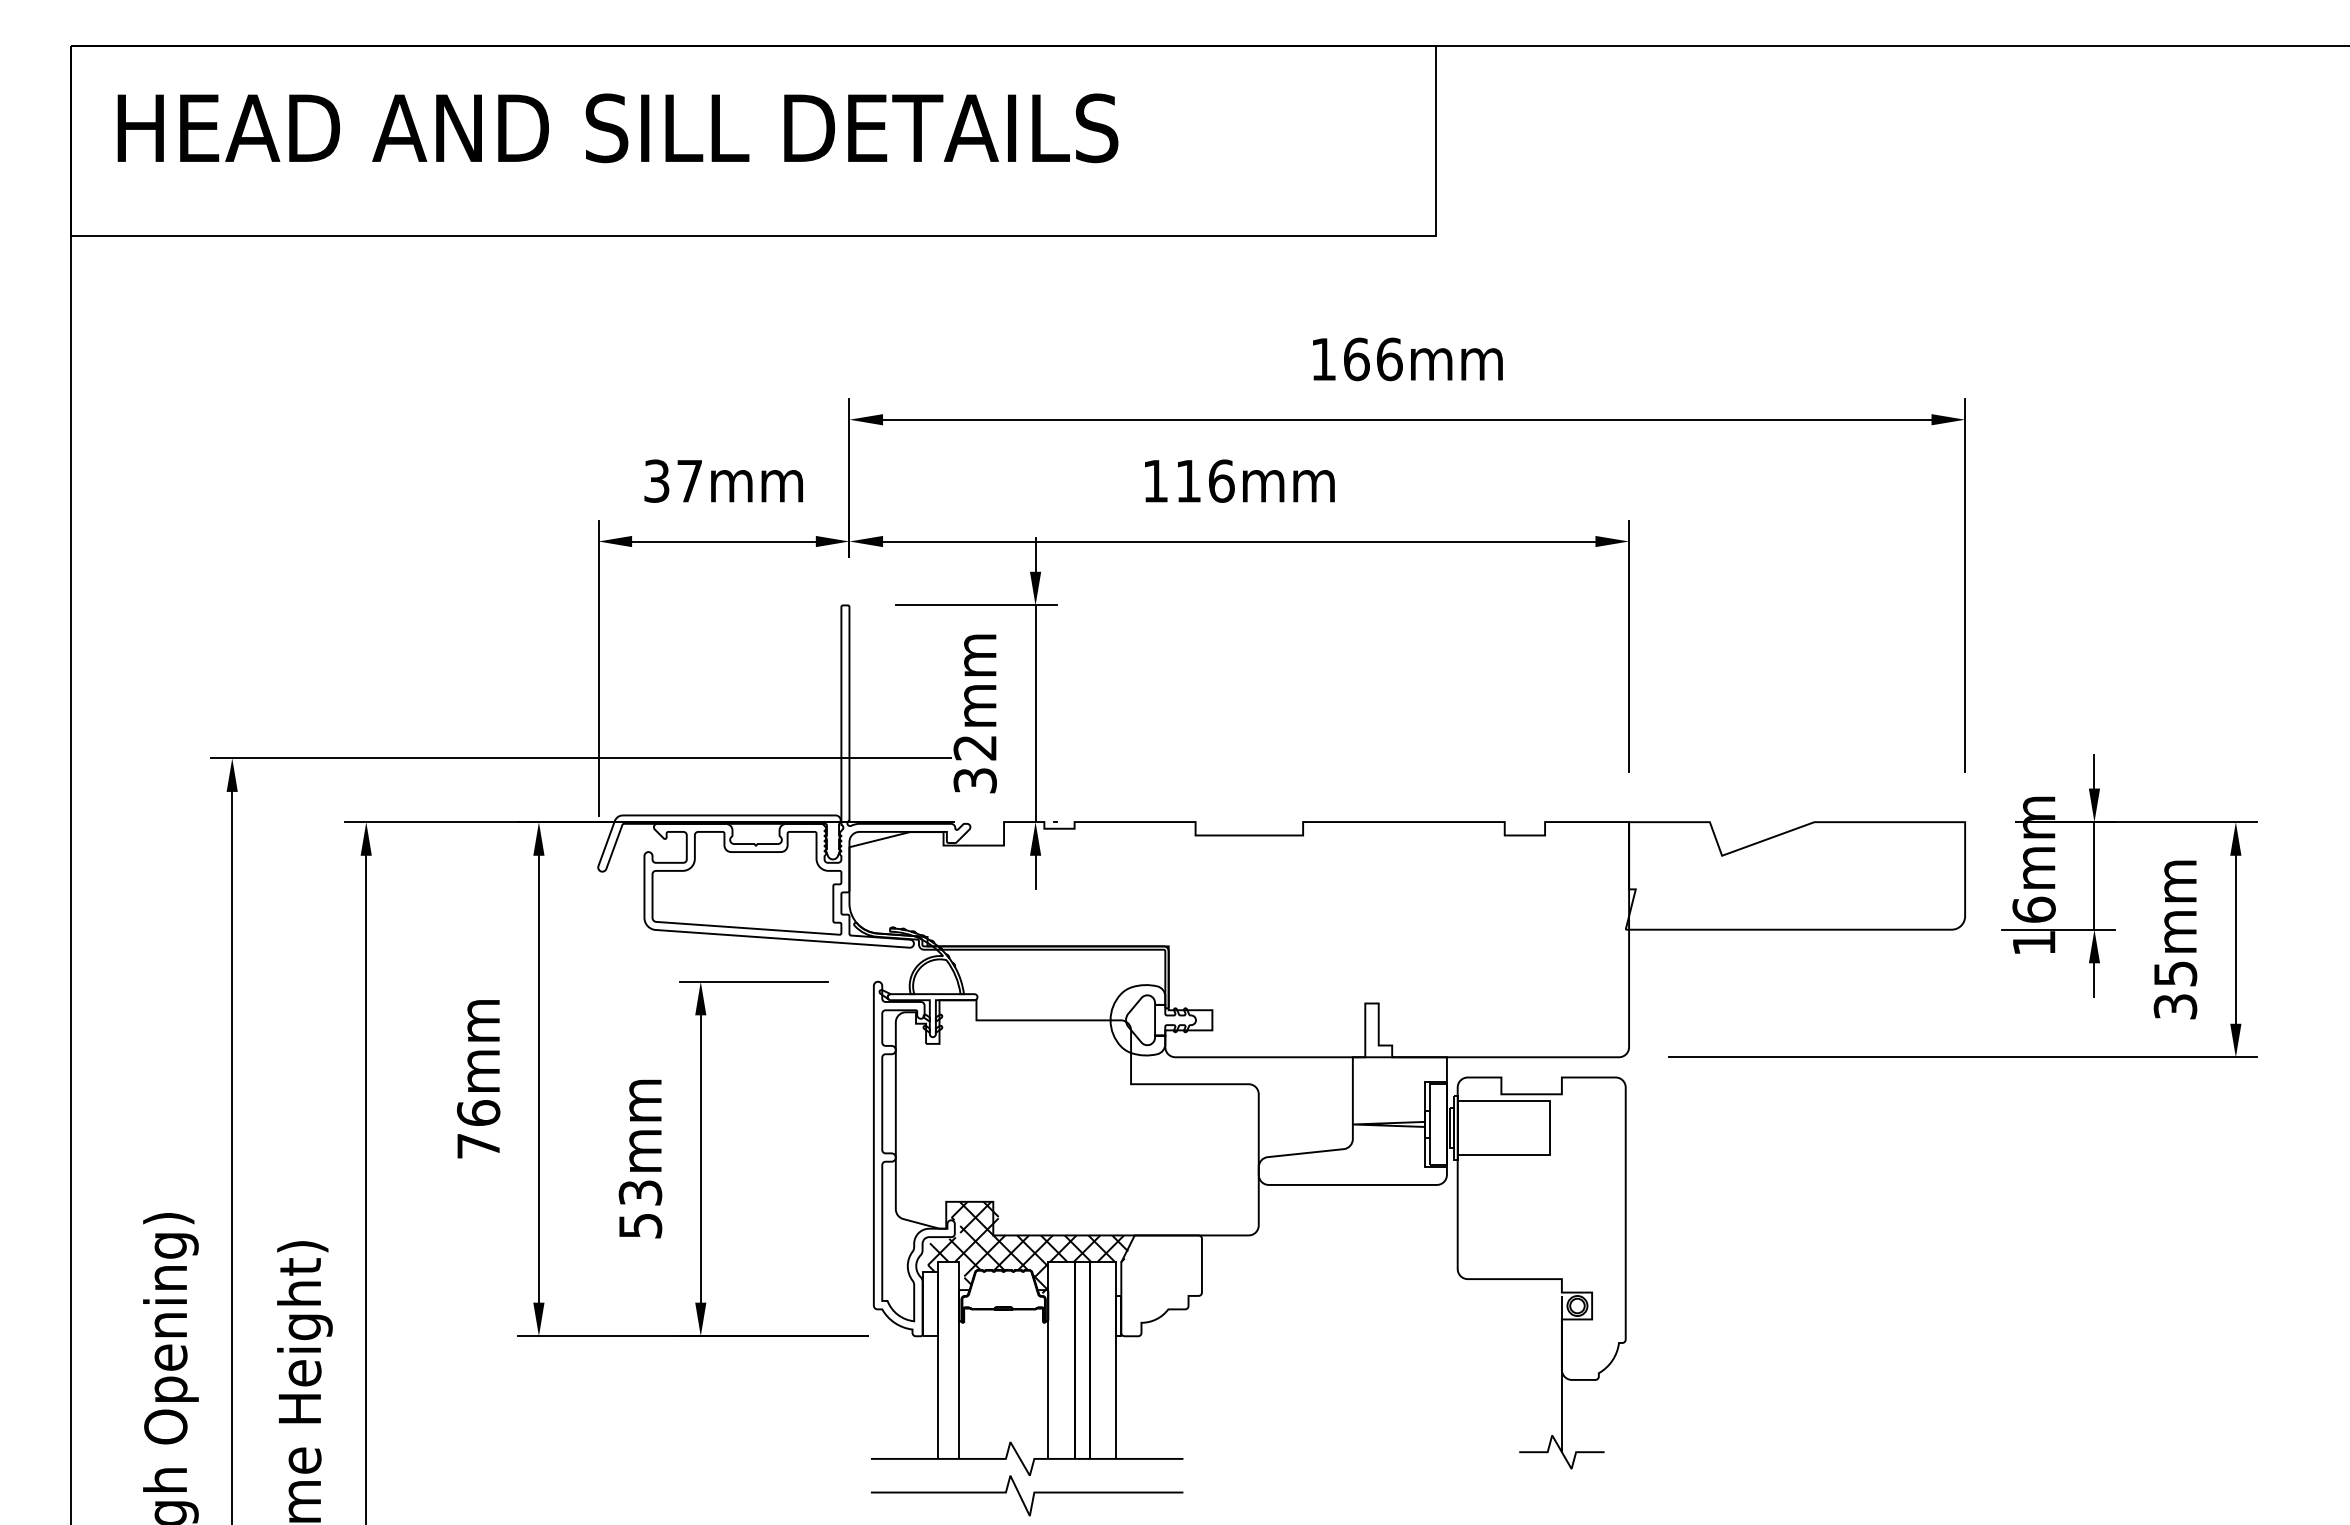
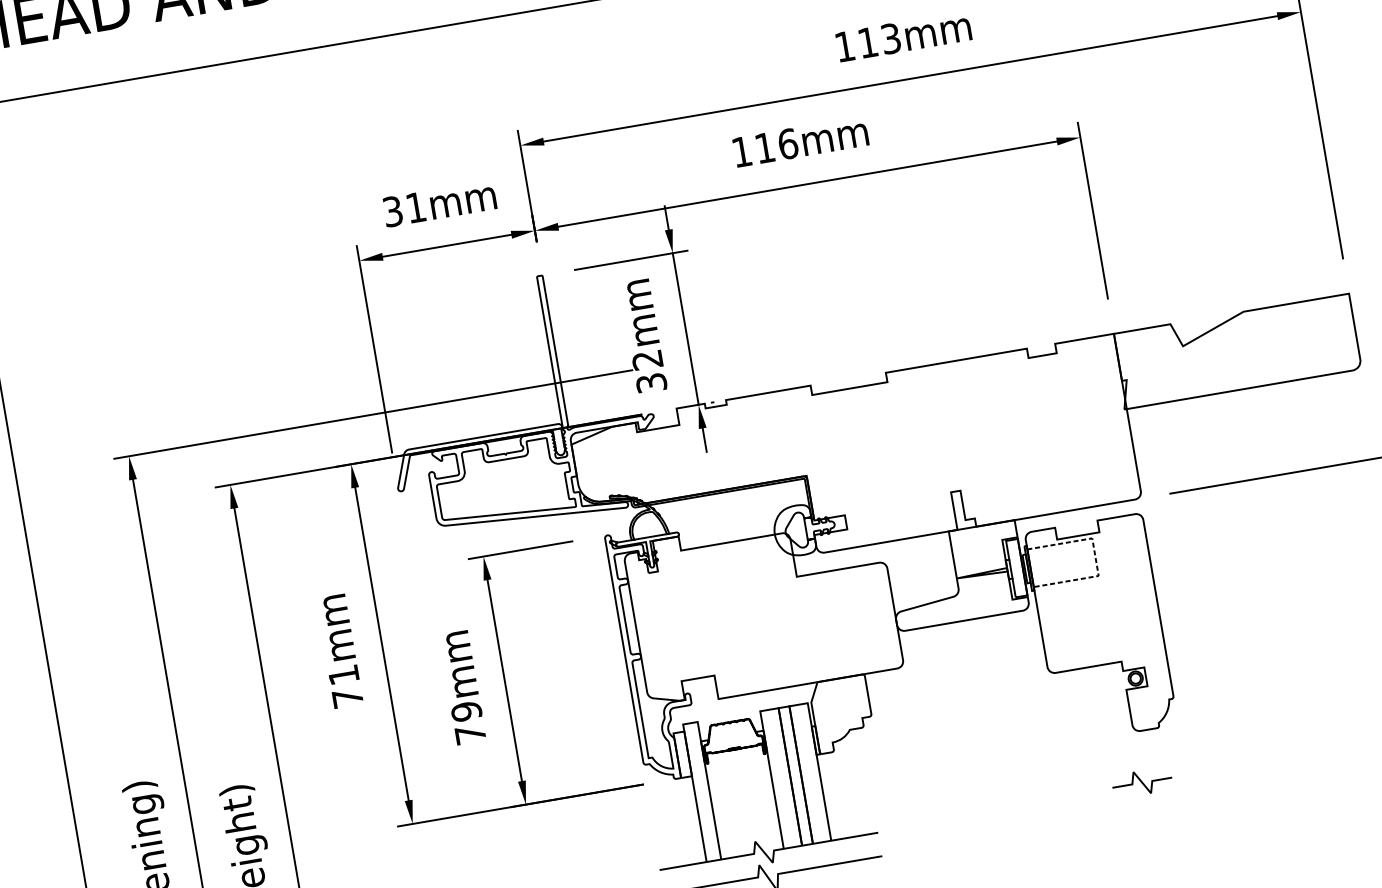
text: (1373, 359) -> (879, 40), 166mm -> 113mm
text: (689, 481) -> (415, 207), 37mm -> 31mm
text: (478, 1112) -> (343, 674), 76mm -> 71mm
line: (1550, 1127) -> (1095, 556), solid -> dashed
text: (640, 1209) -> (468, 723), 53mm -> 79mm
hatch: (1032, 1247) -> (747, 702), removed
line: (1561, 1374) -> (1132, 728), removed

